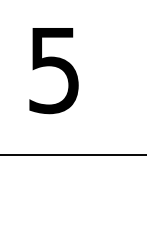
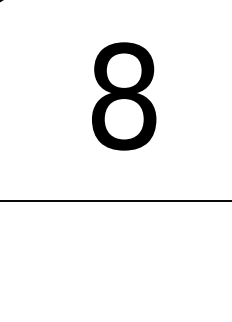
text: (54, 70) -> (124, 96), 5 -> 8

